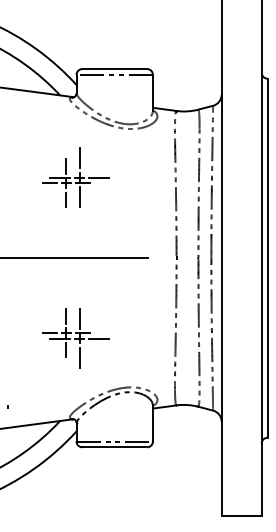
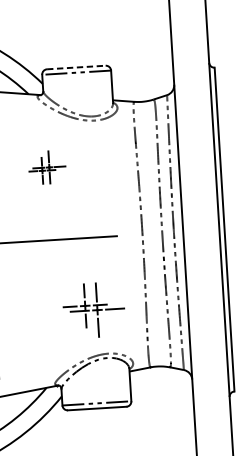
line: (115, 69) -> (77, 67), solid -> dashed
part: (75, 177) -> (46, 167), size x0.6
part: (75, 338) -> (93, 310), moved

